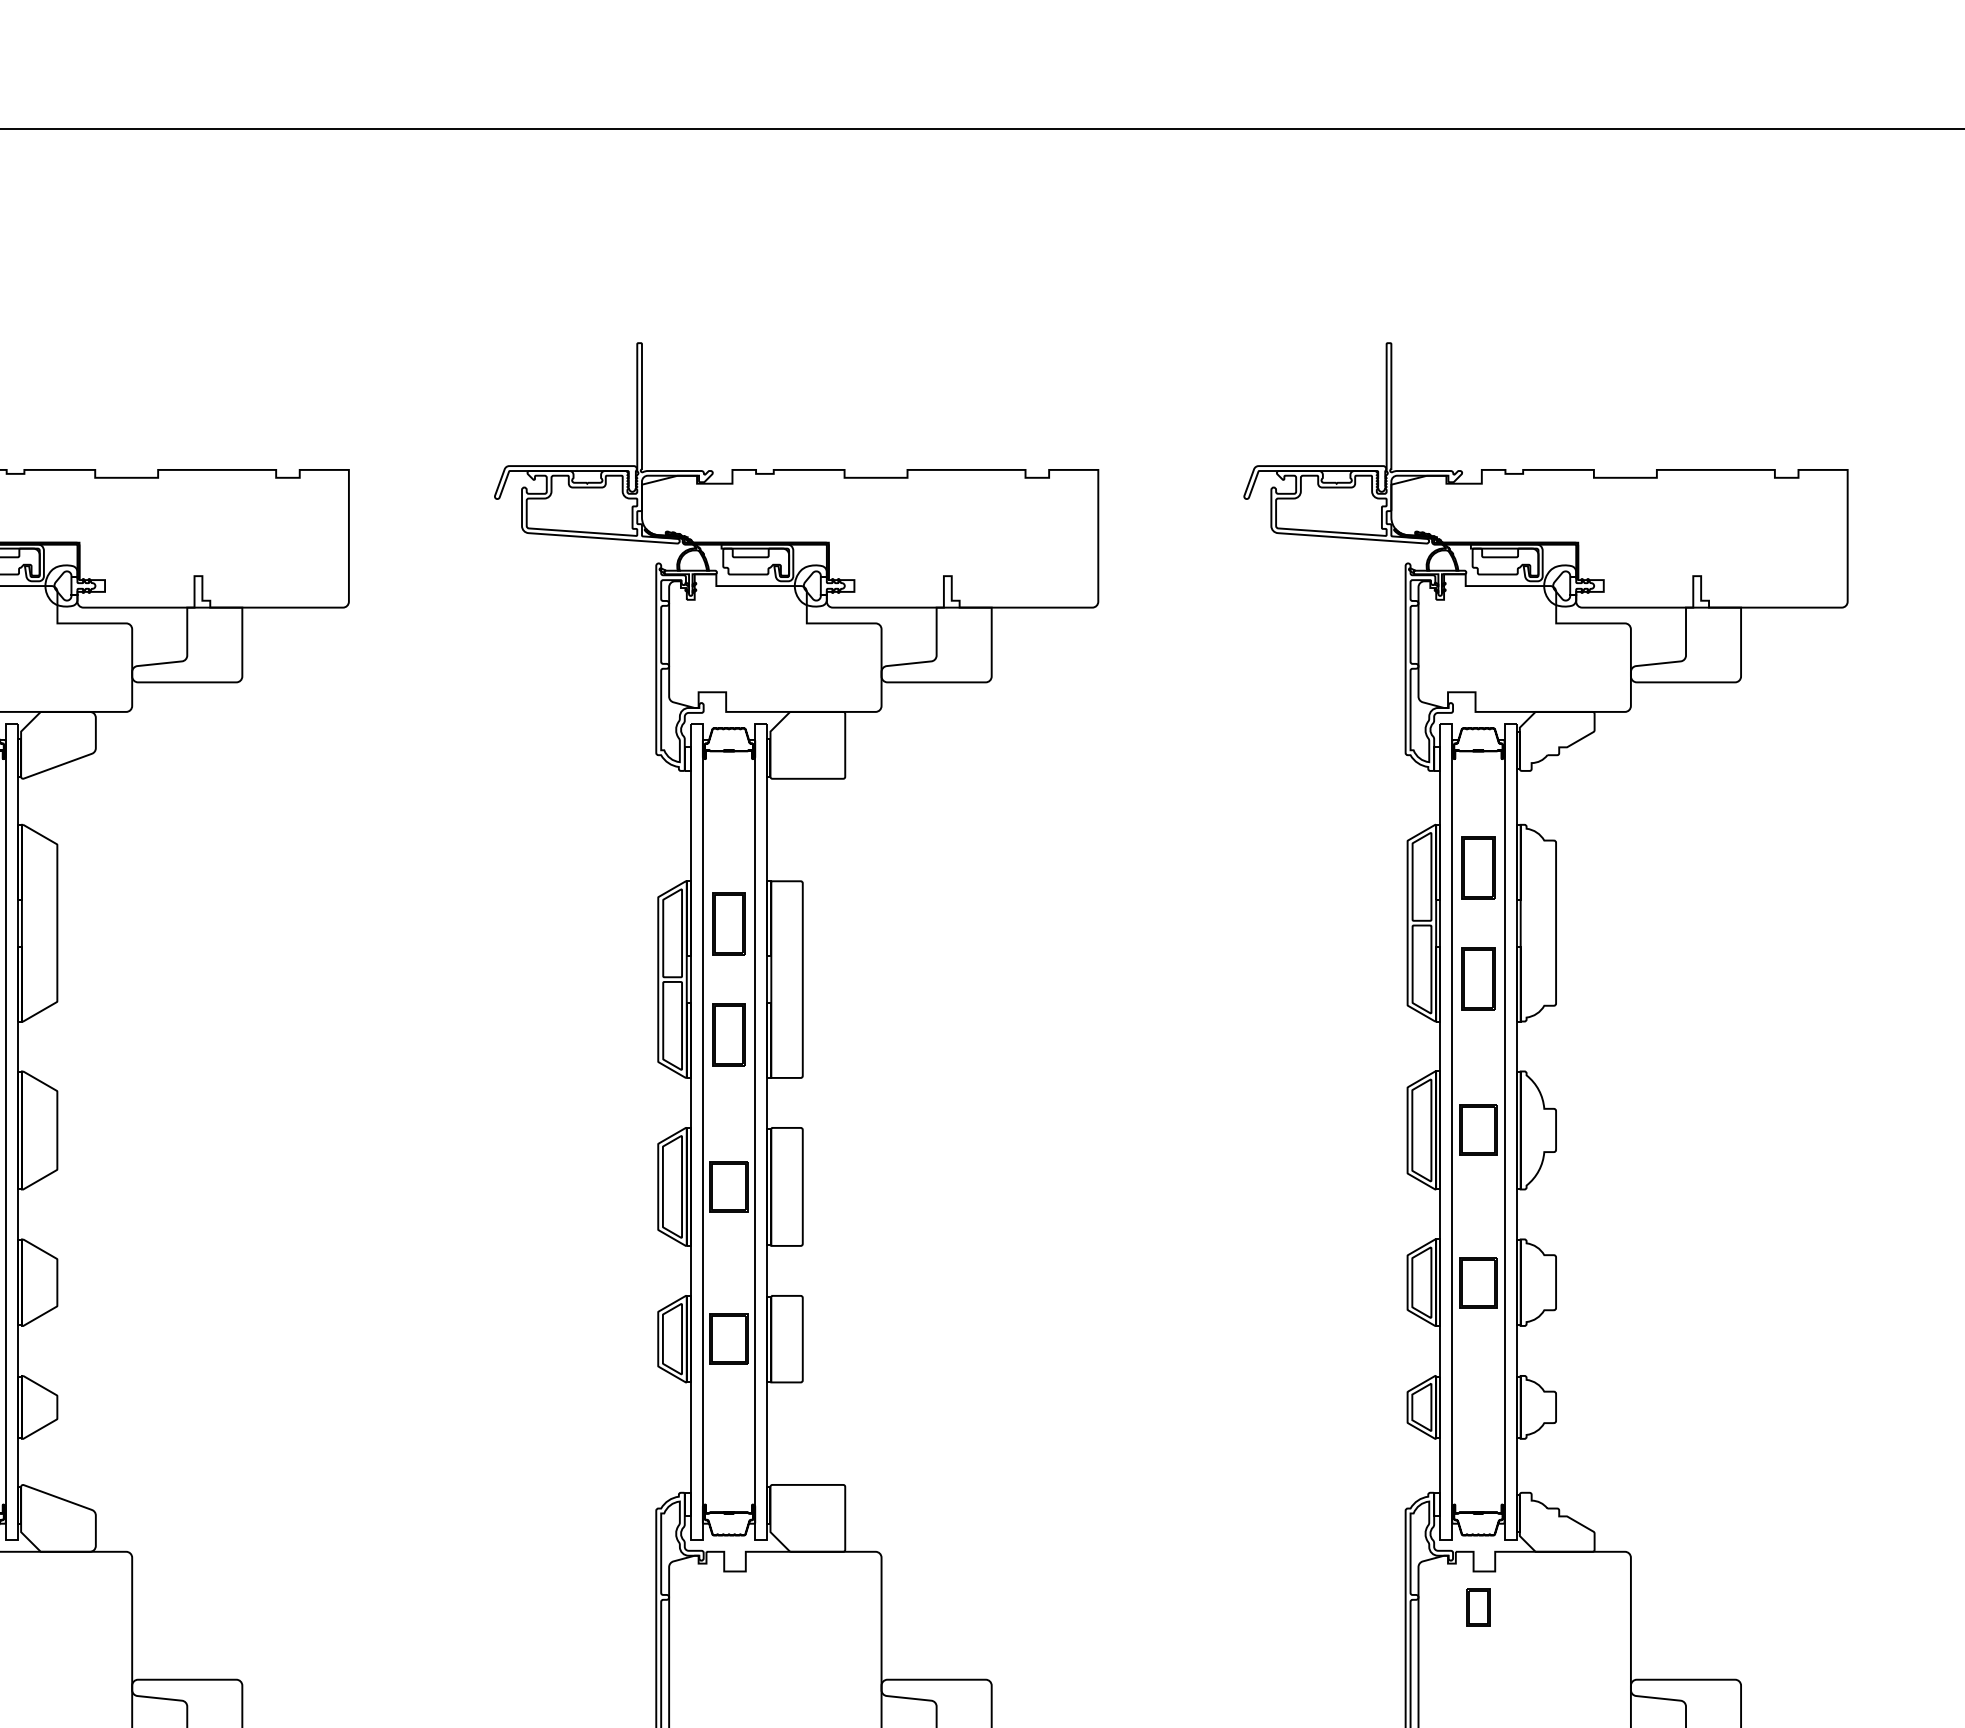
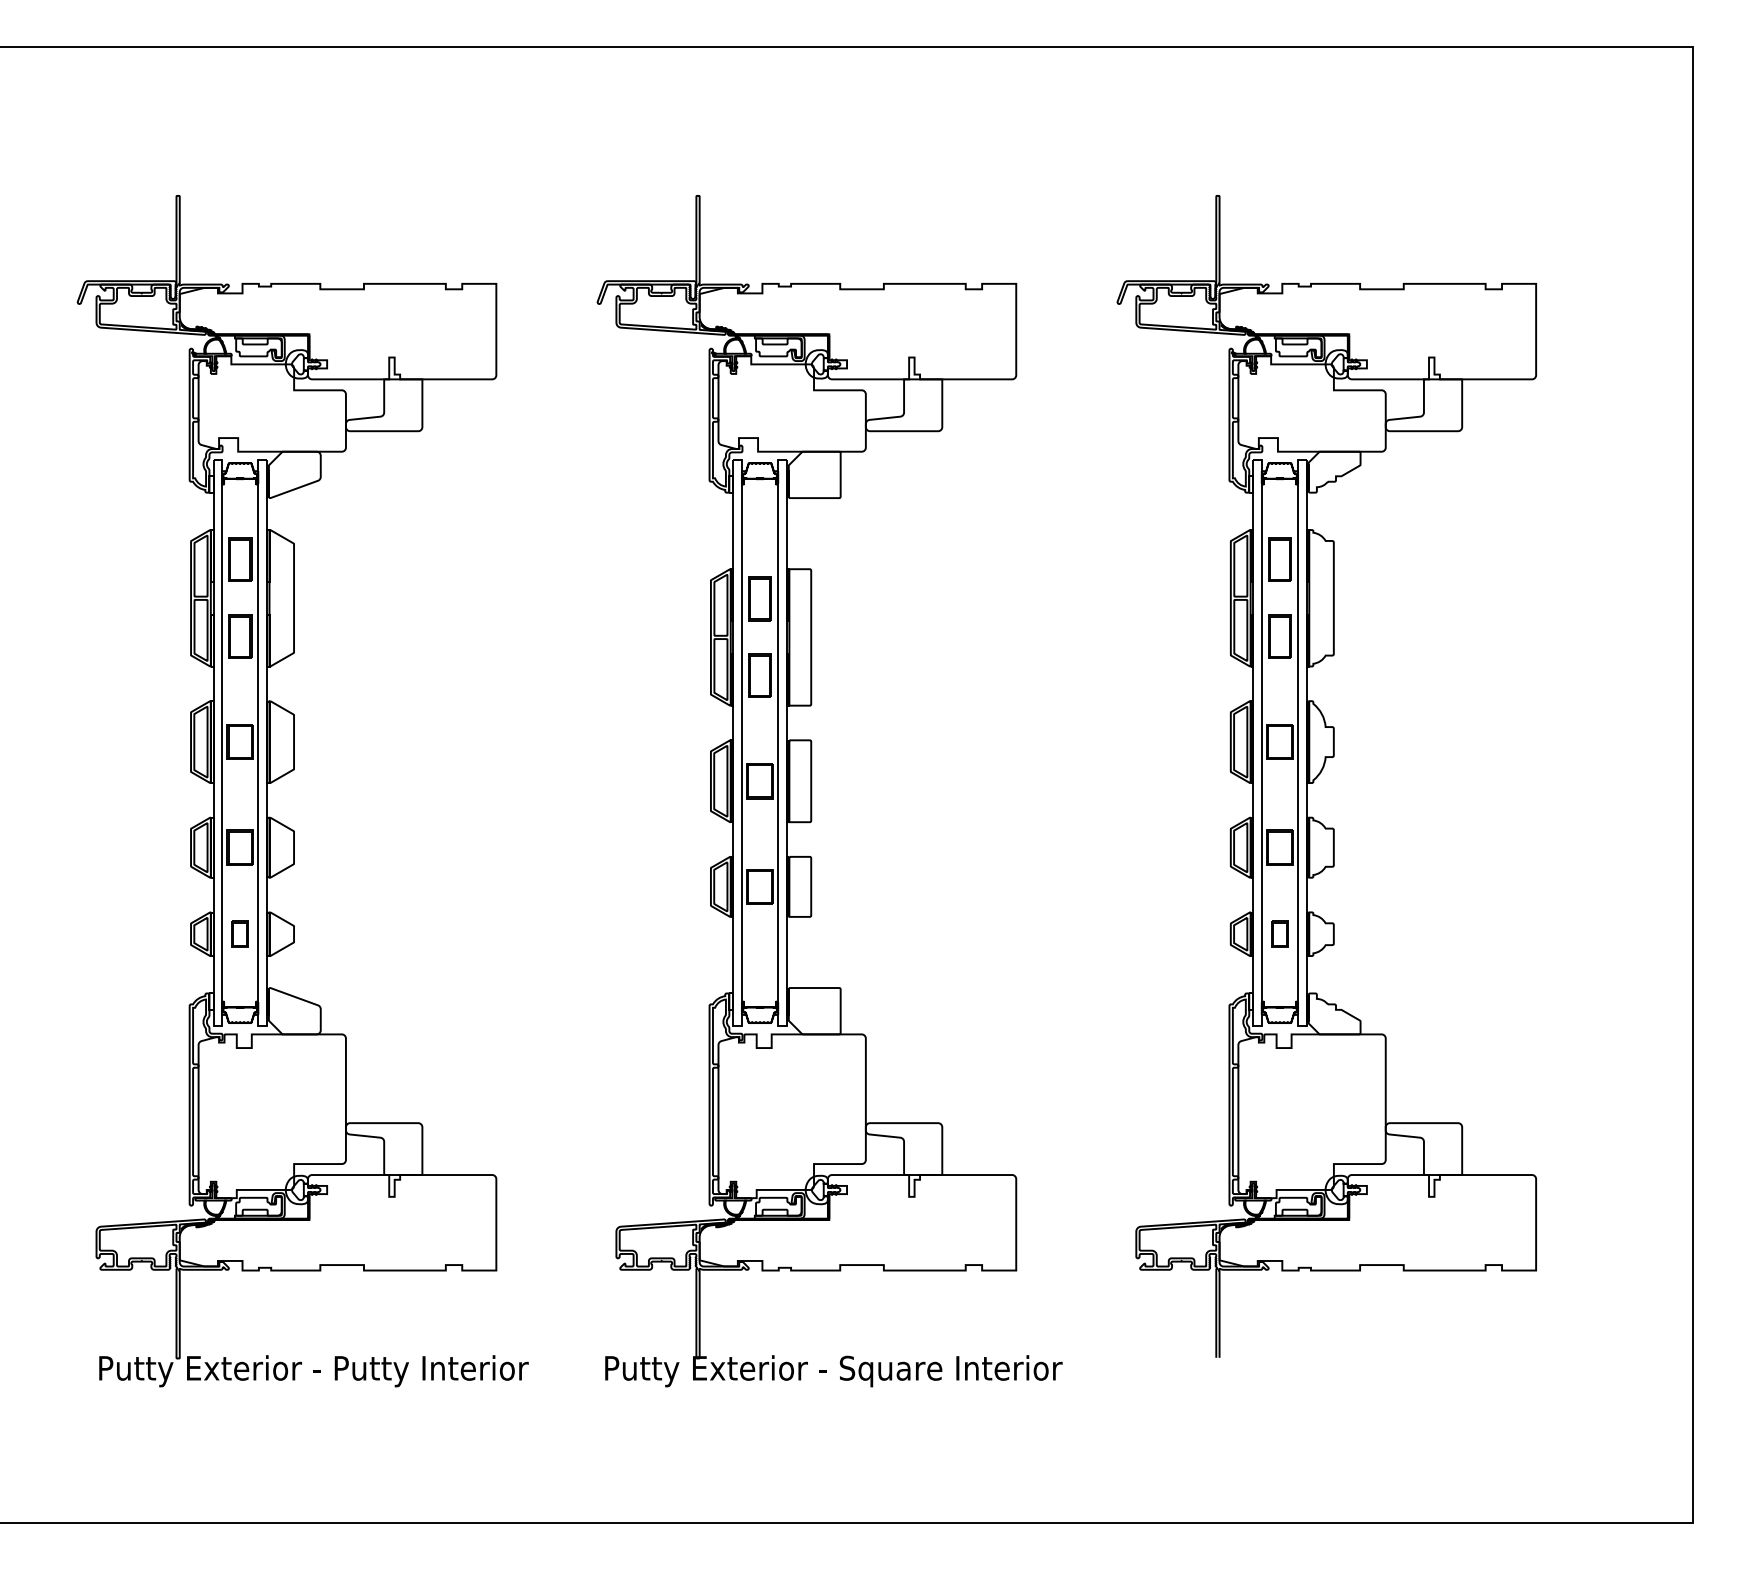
part: (1477, 1606) -> (1279, 933), moved

